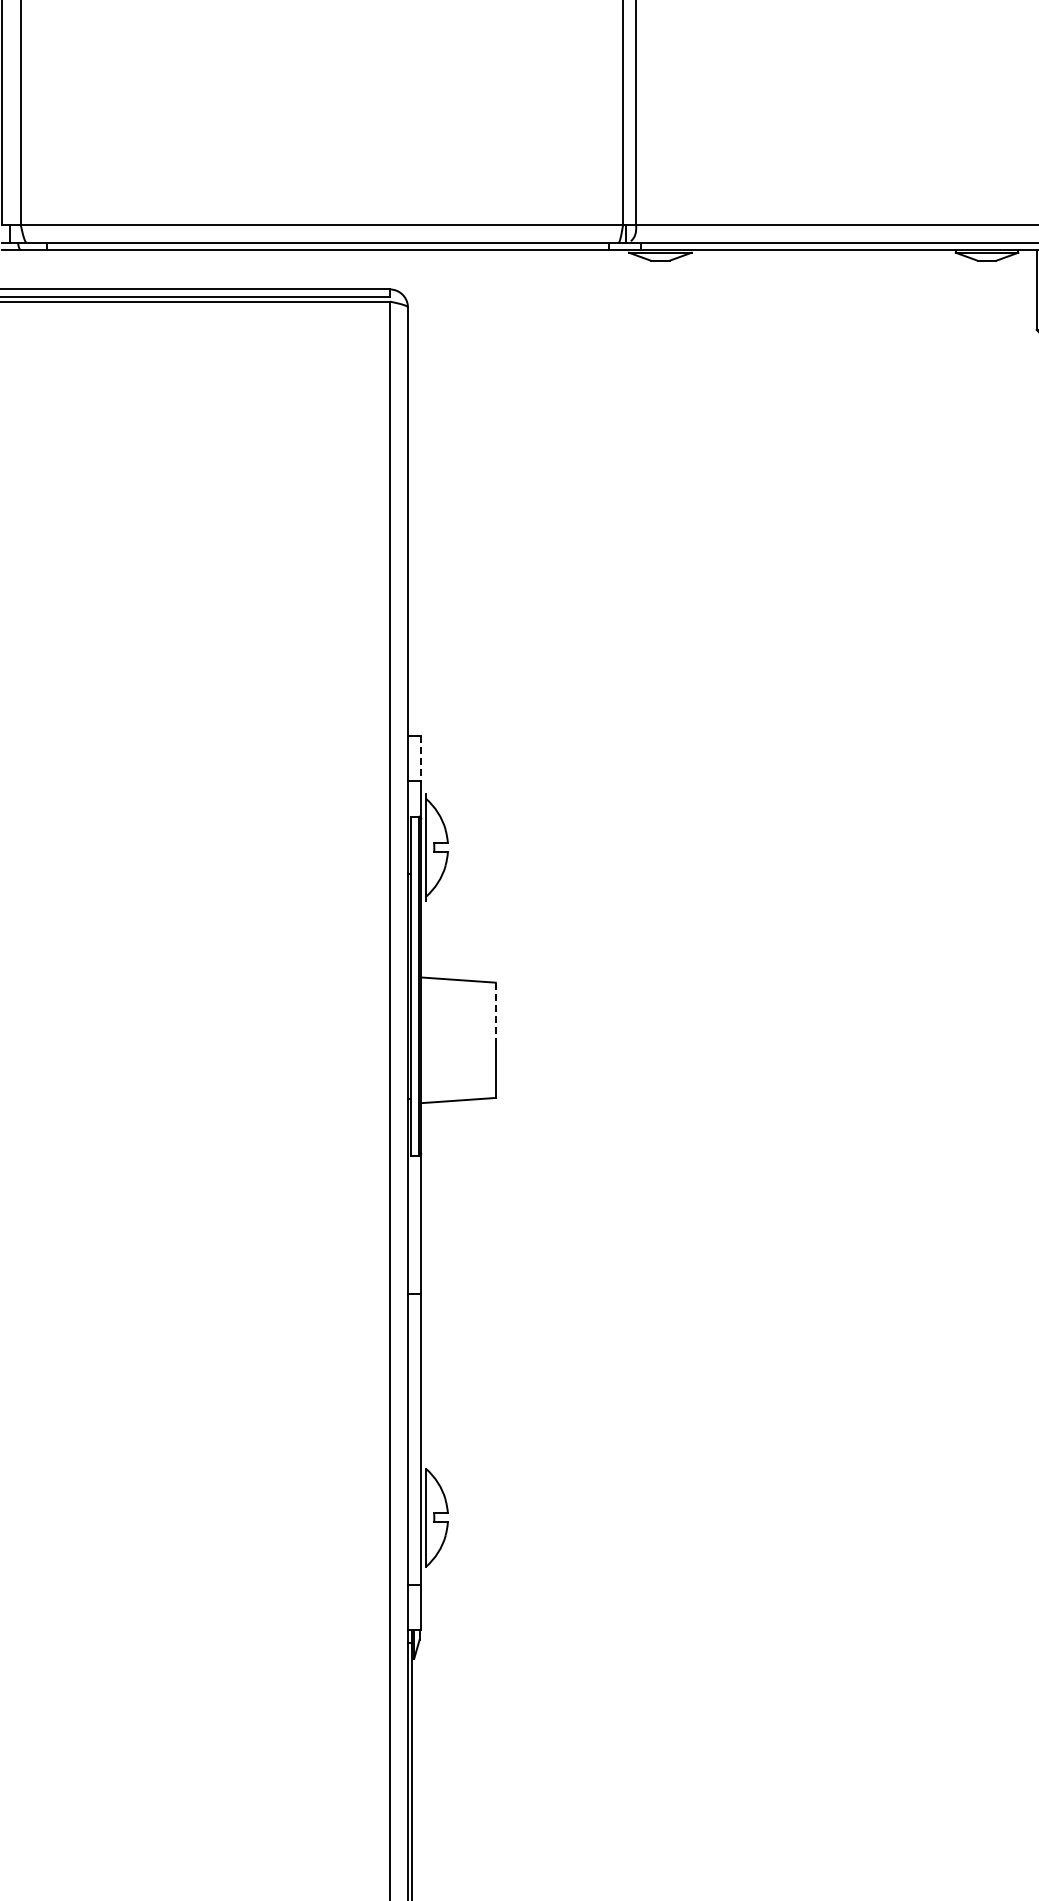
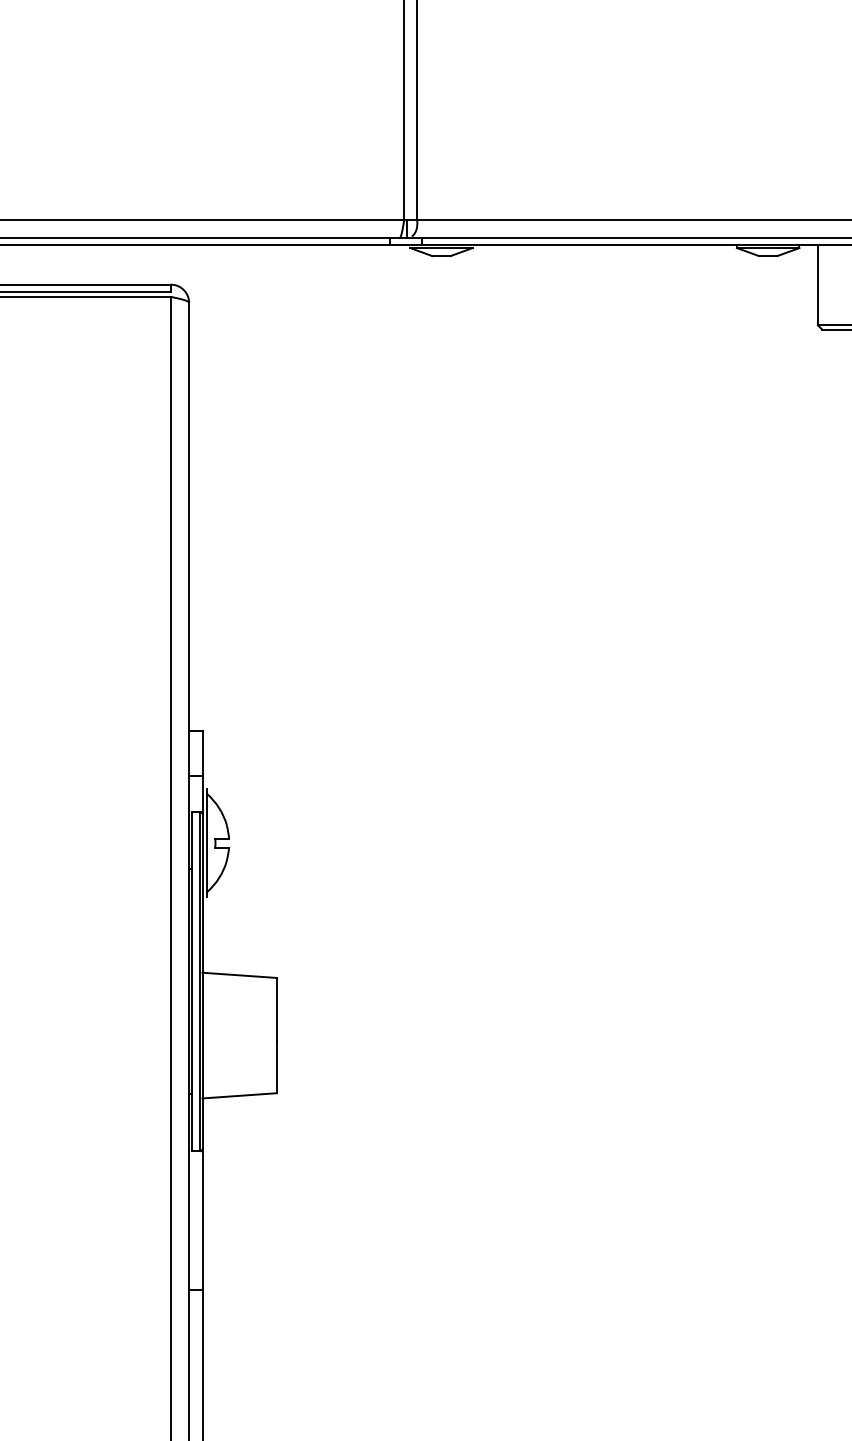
line: (421, 758) -> (202, 753), dashed -> solid
line: (495, 1014) -> (276, 1009), dashed -> solid

